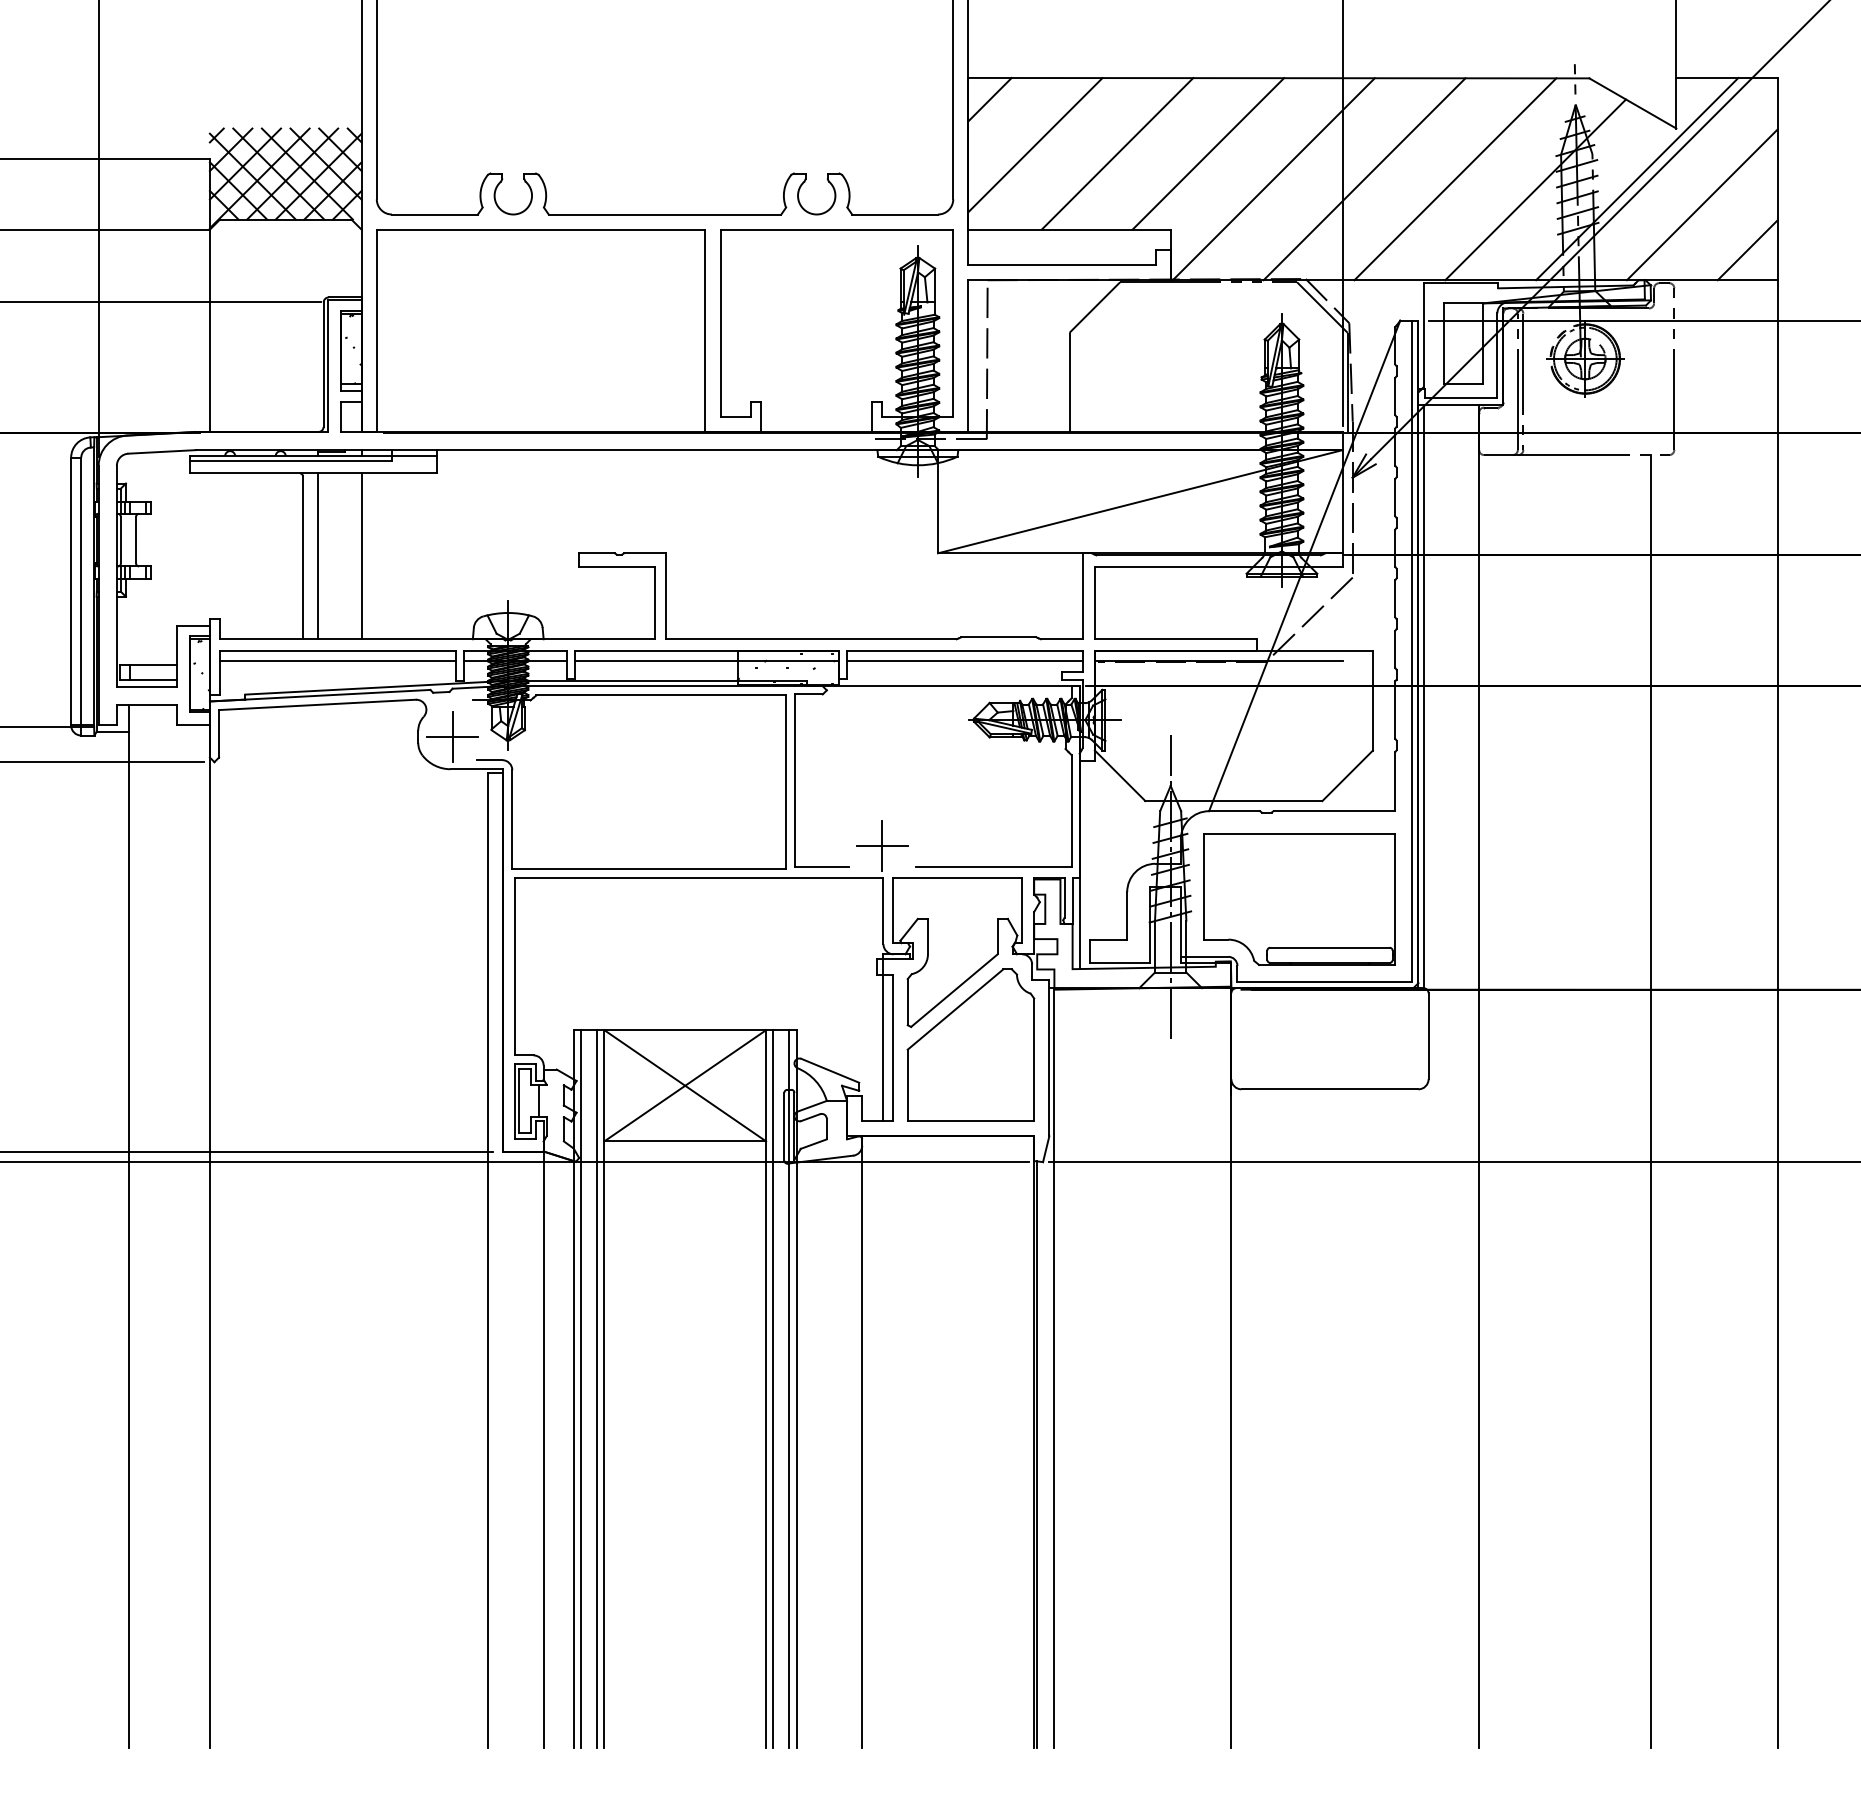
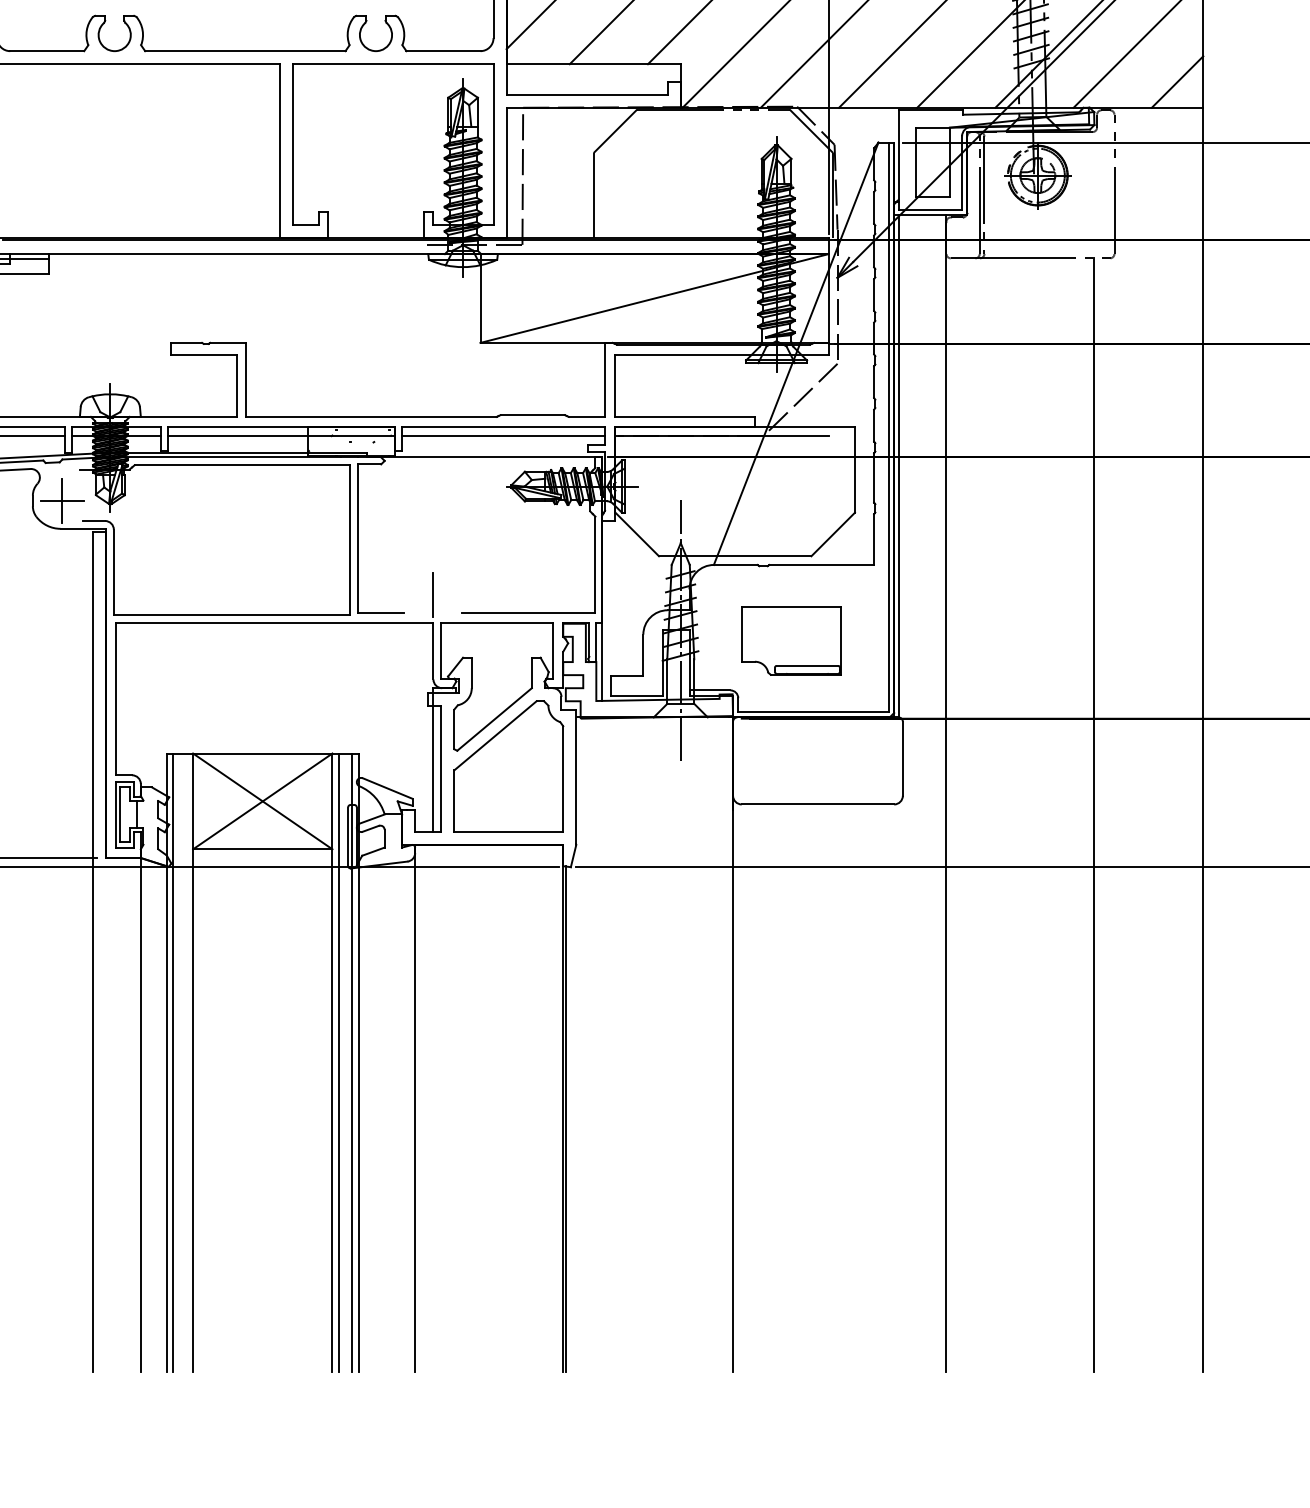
line: (882, 846) -> (432, 595), removed
part: (1299, 899) -> (791, 641), size x0.6
line: (1054, 1368) -> (580, 1044), removed
line: (597, 1389) -> (187, 1062), removed

